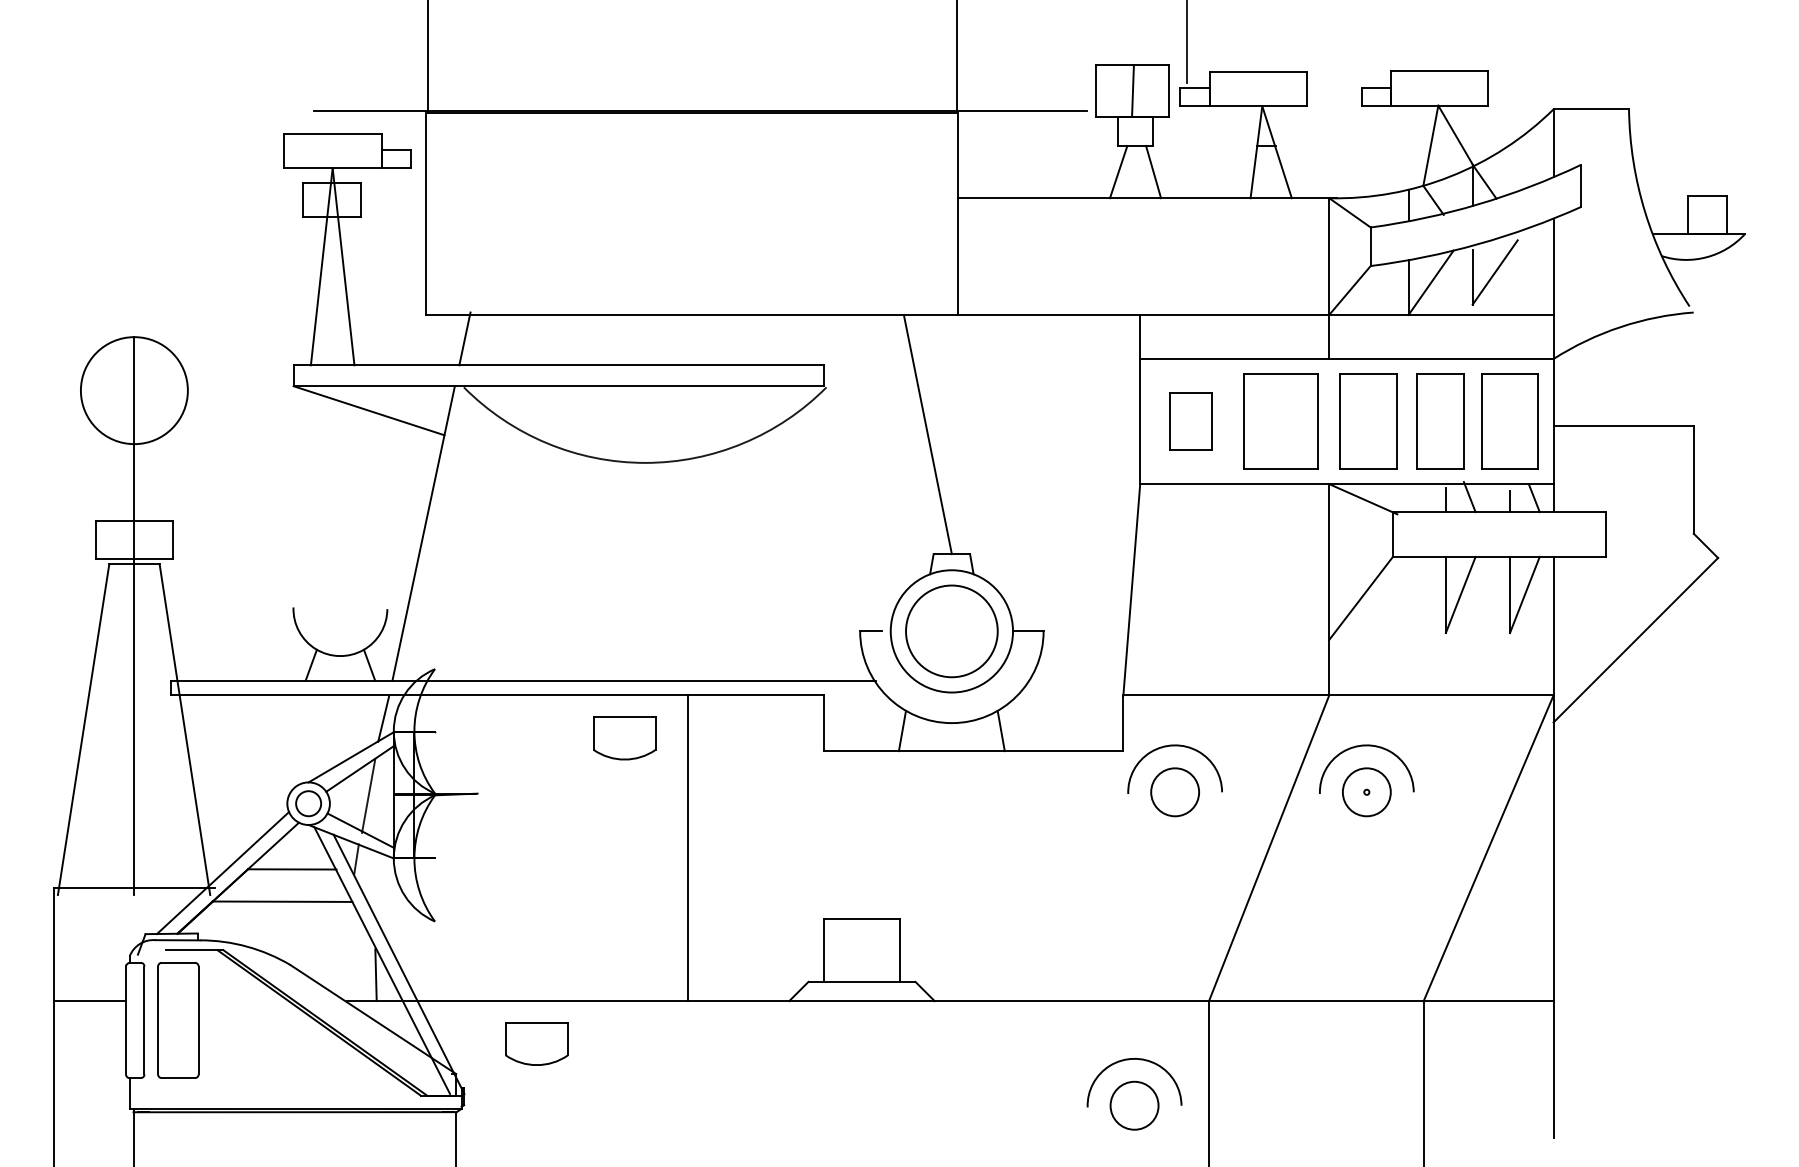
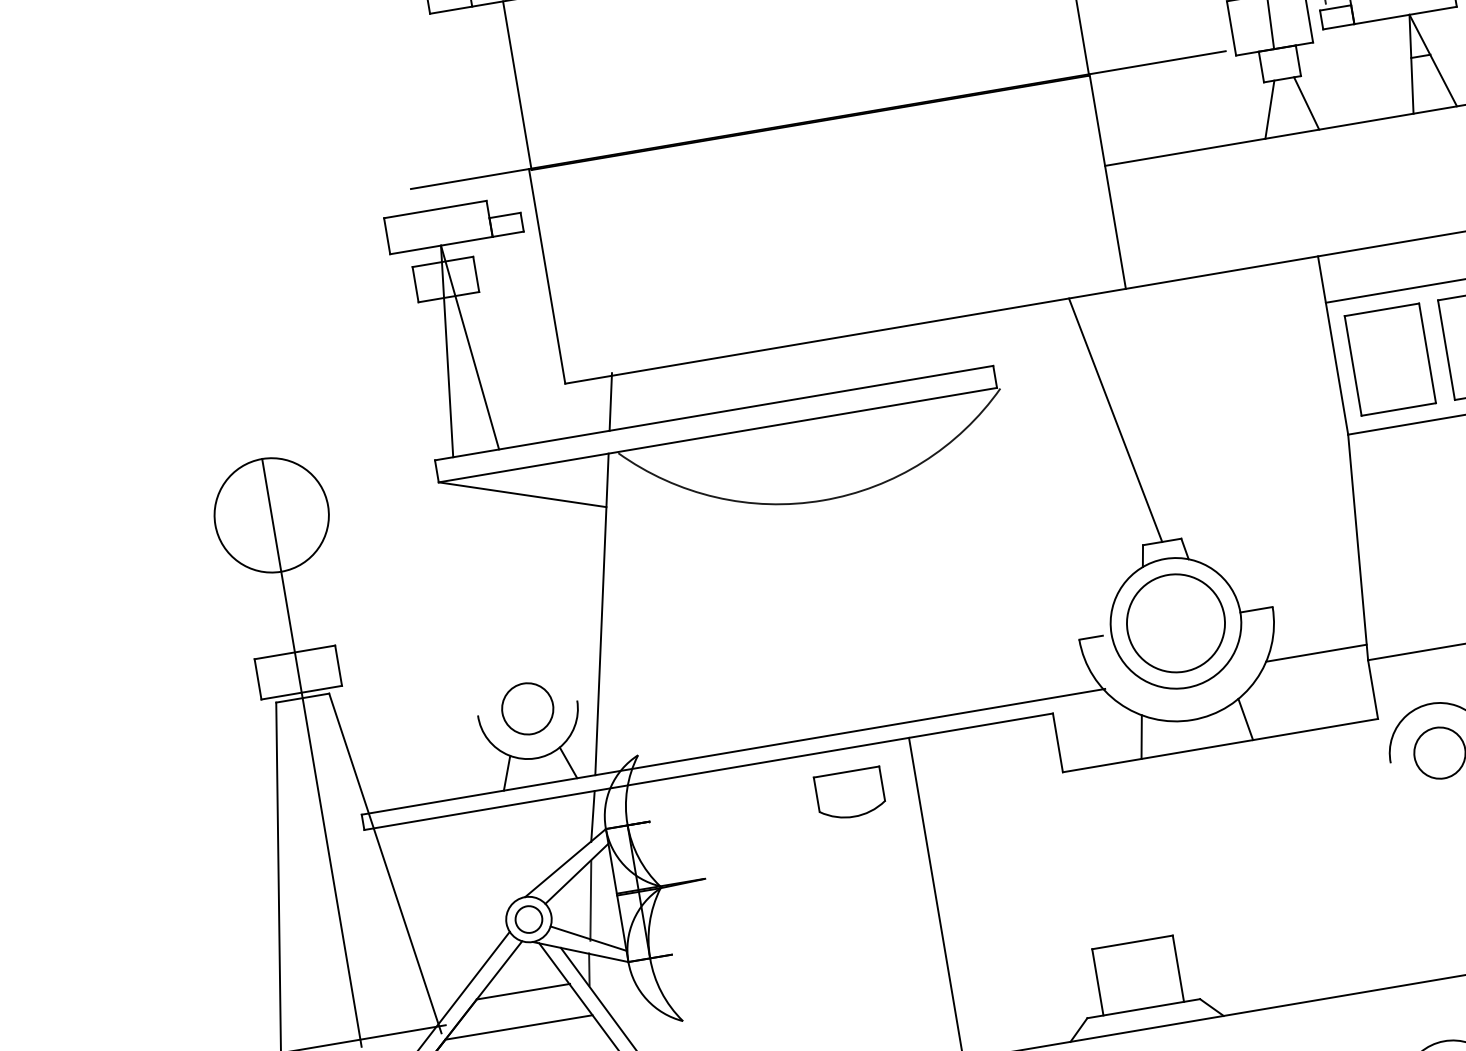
part: (1190, 421) -> (1389, 359), size x1.67
circle: (340, 608) -> (527, 708), added
line: (1076, 680) -> (1316, 652), added

